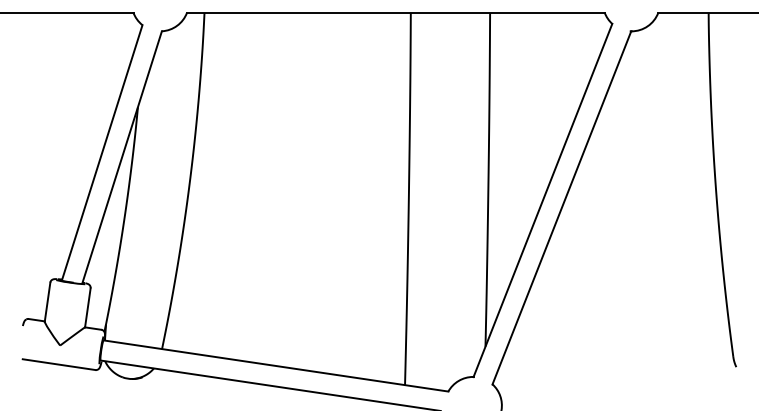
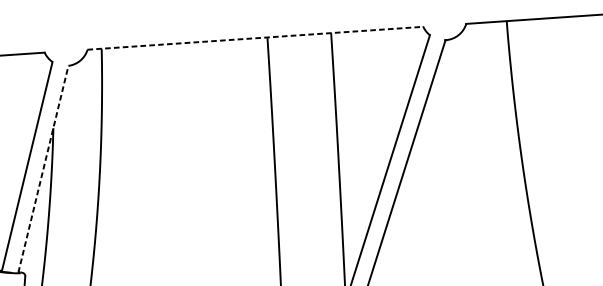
line: (396, 12) -> (255, 37), solid -> dashed
line: (122, 156) -> (43, 168), solid -> dashed

